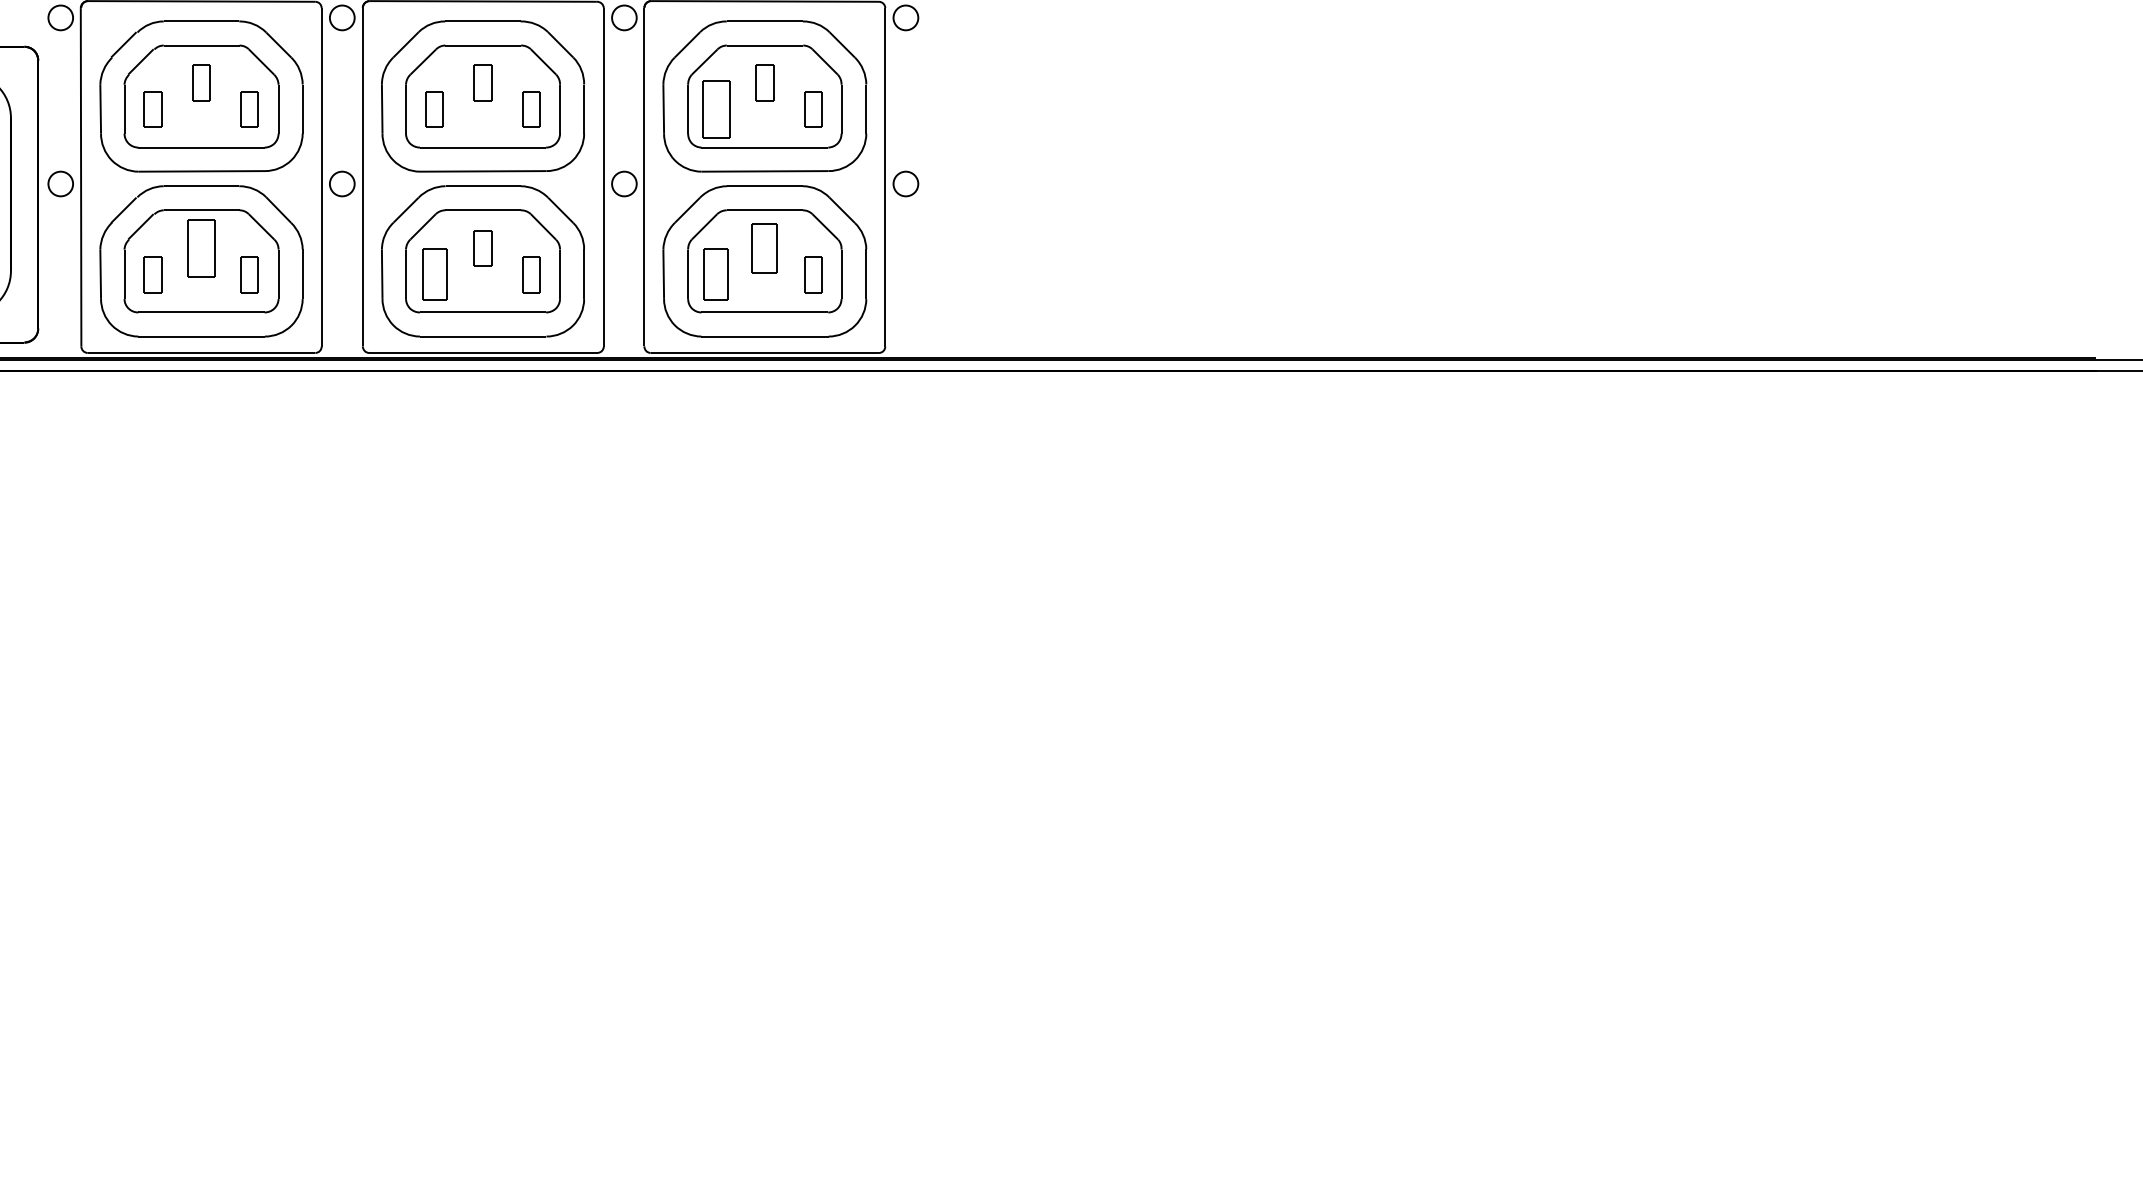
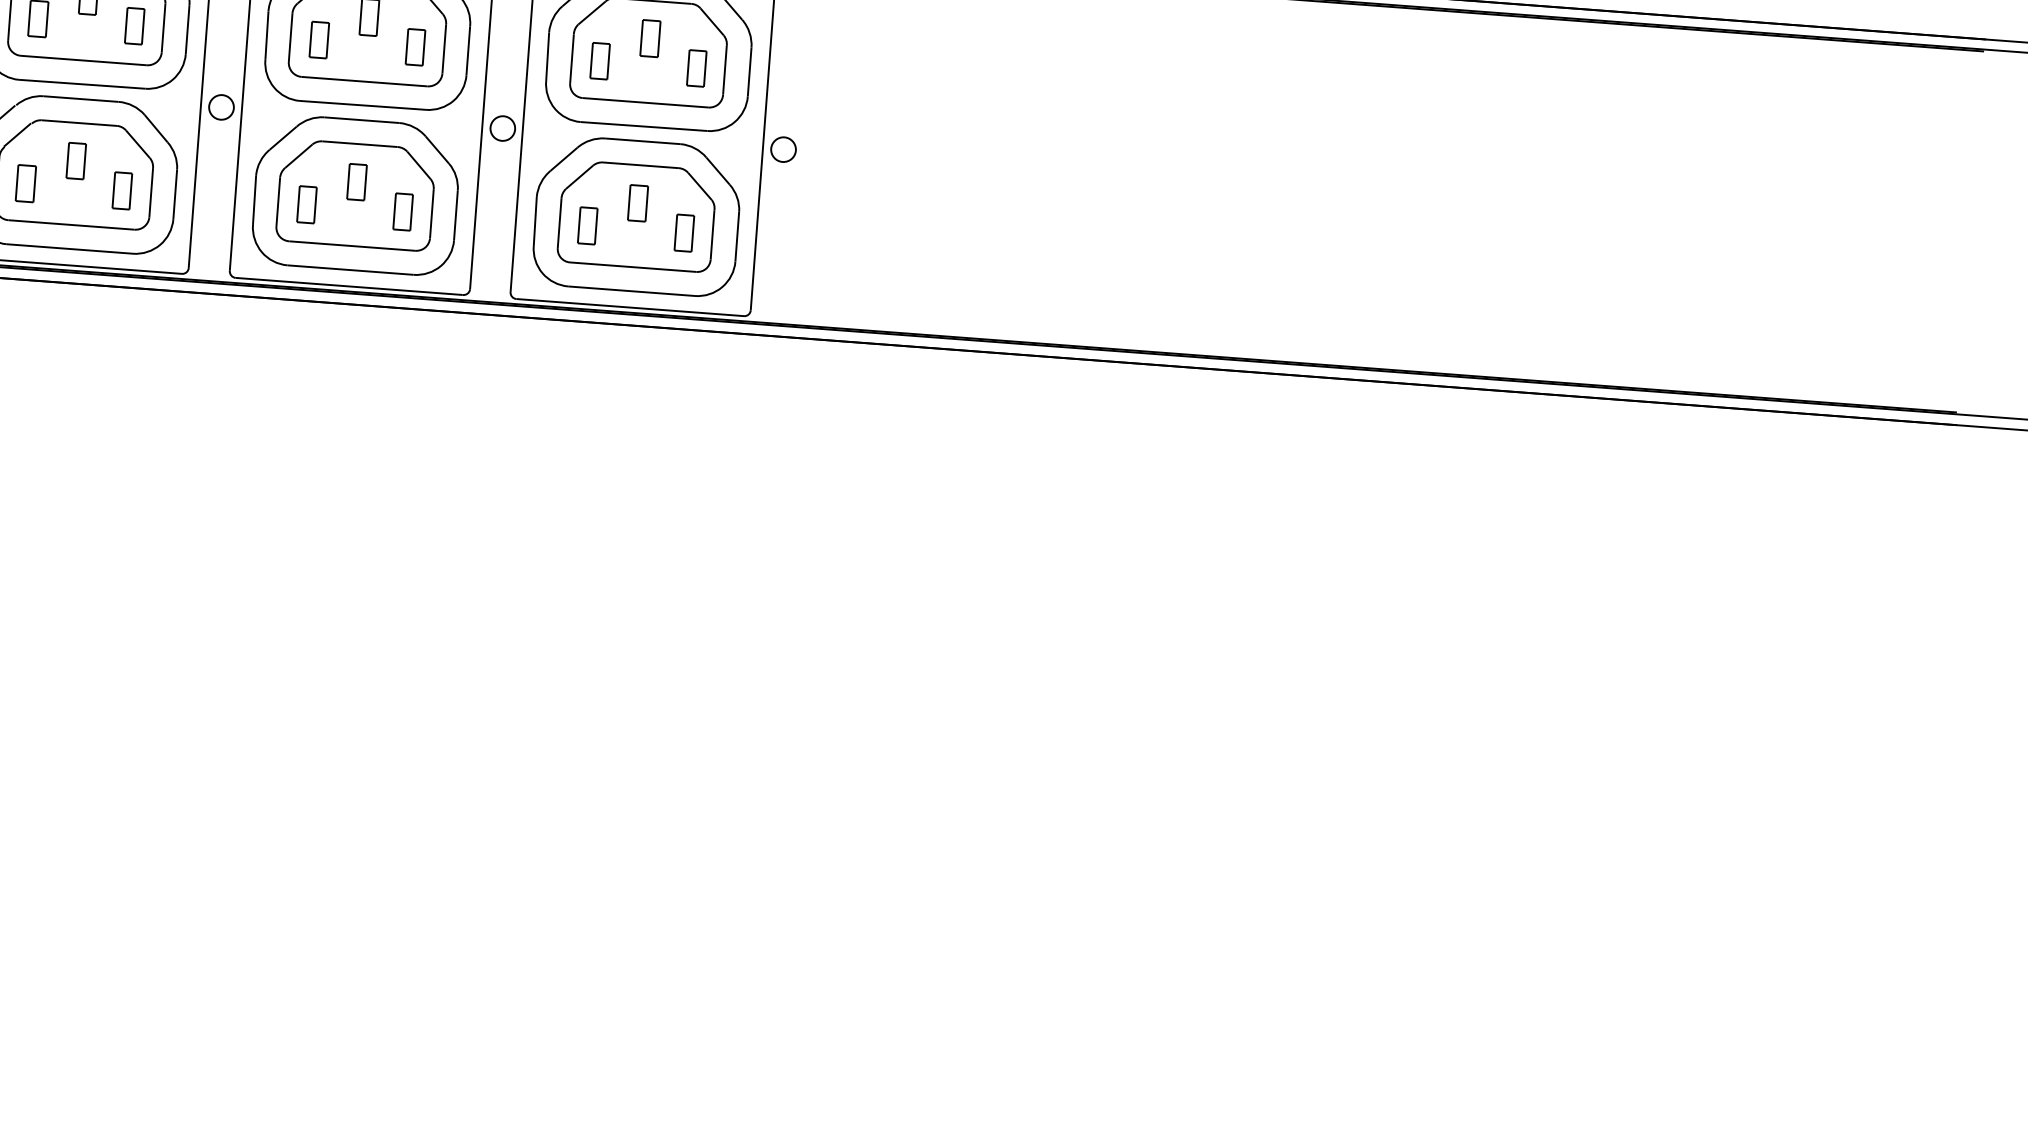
part: (716, 109) -> (600, 61), size x0.62
part: (201, 248) -> (76, 161), size x0.62
part: (764, 248) -> (637, 203), size x0.71
part: (434, 274) -> (306, 204), size x0.71
part: (716, 274) -> (587, 225), size x0.71

